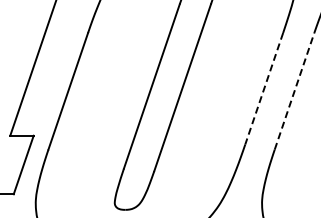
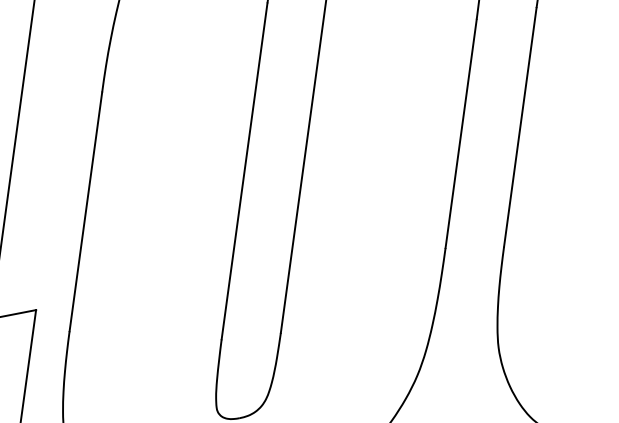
line: (264, 88) -> (461, 133), dashed -> solid
line: (294, 91) -> (520, 127), dashed -> solid

